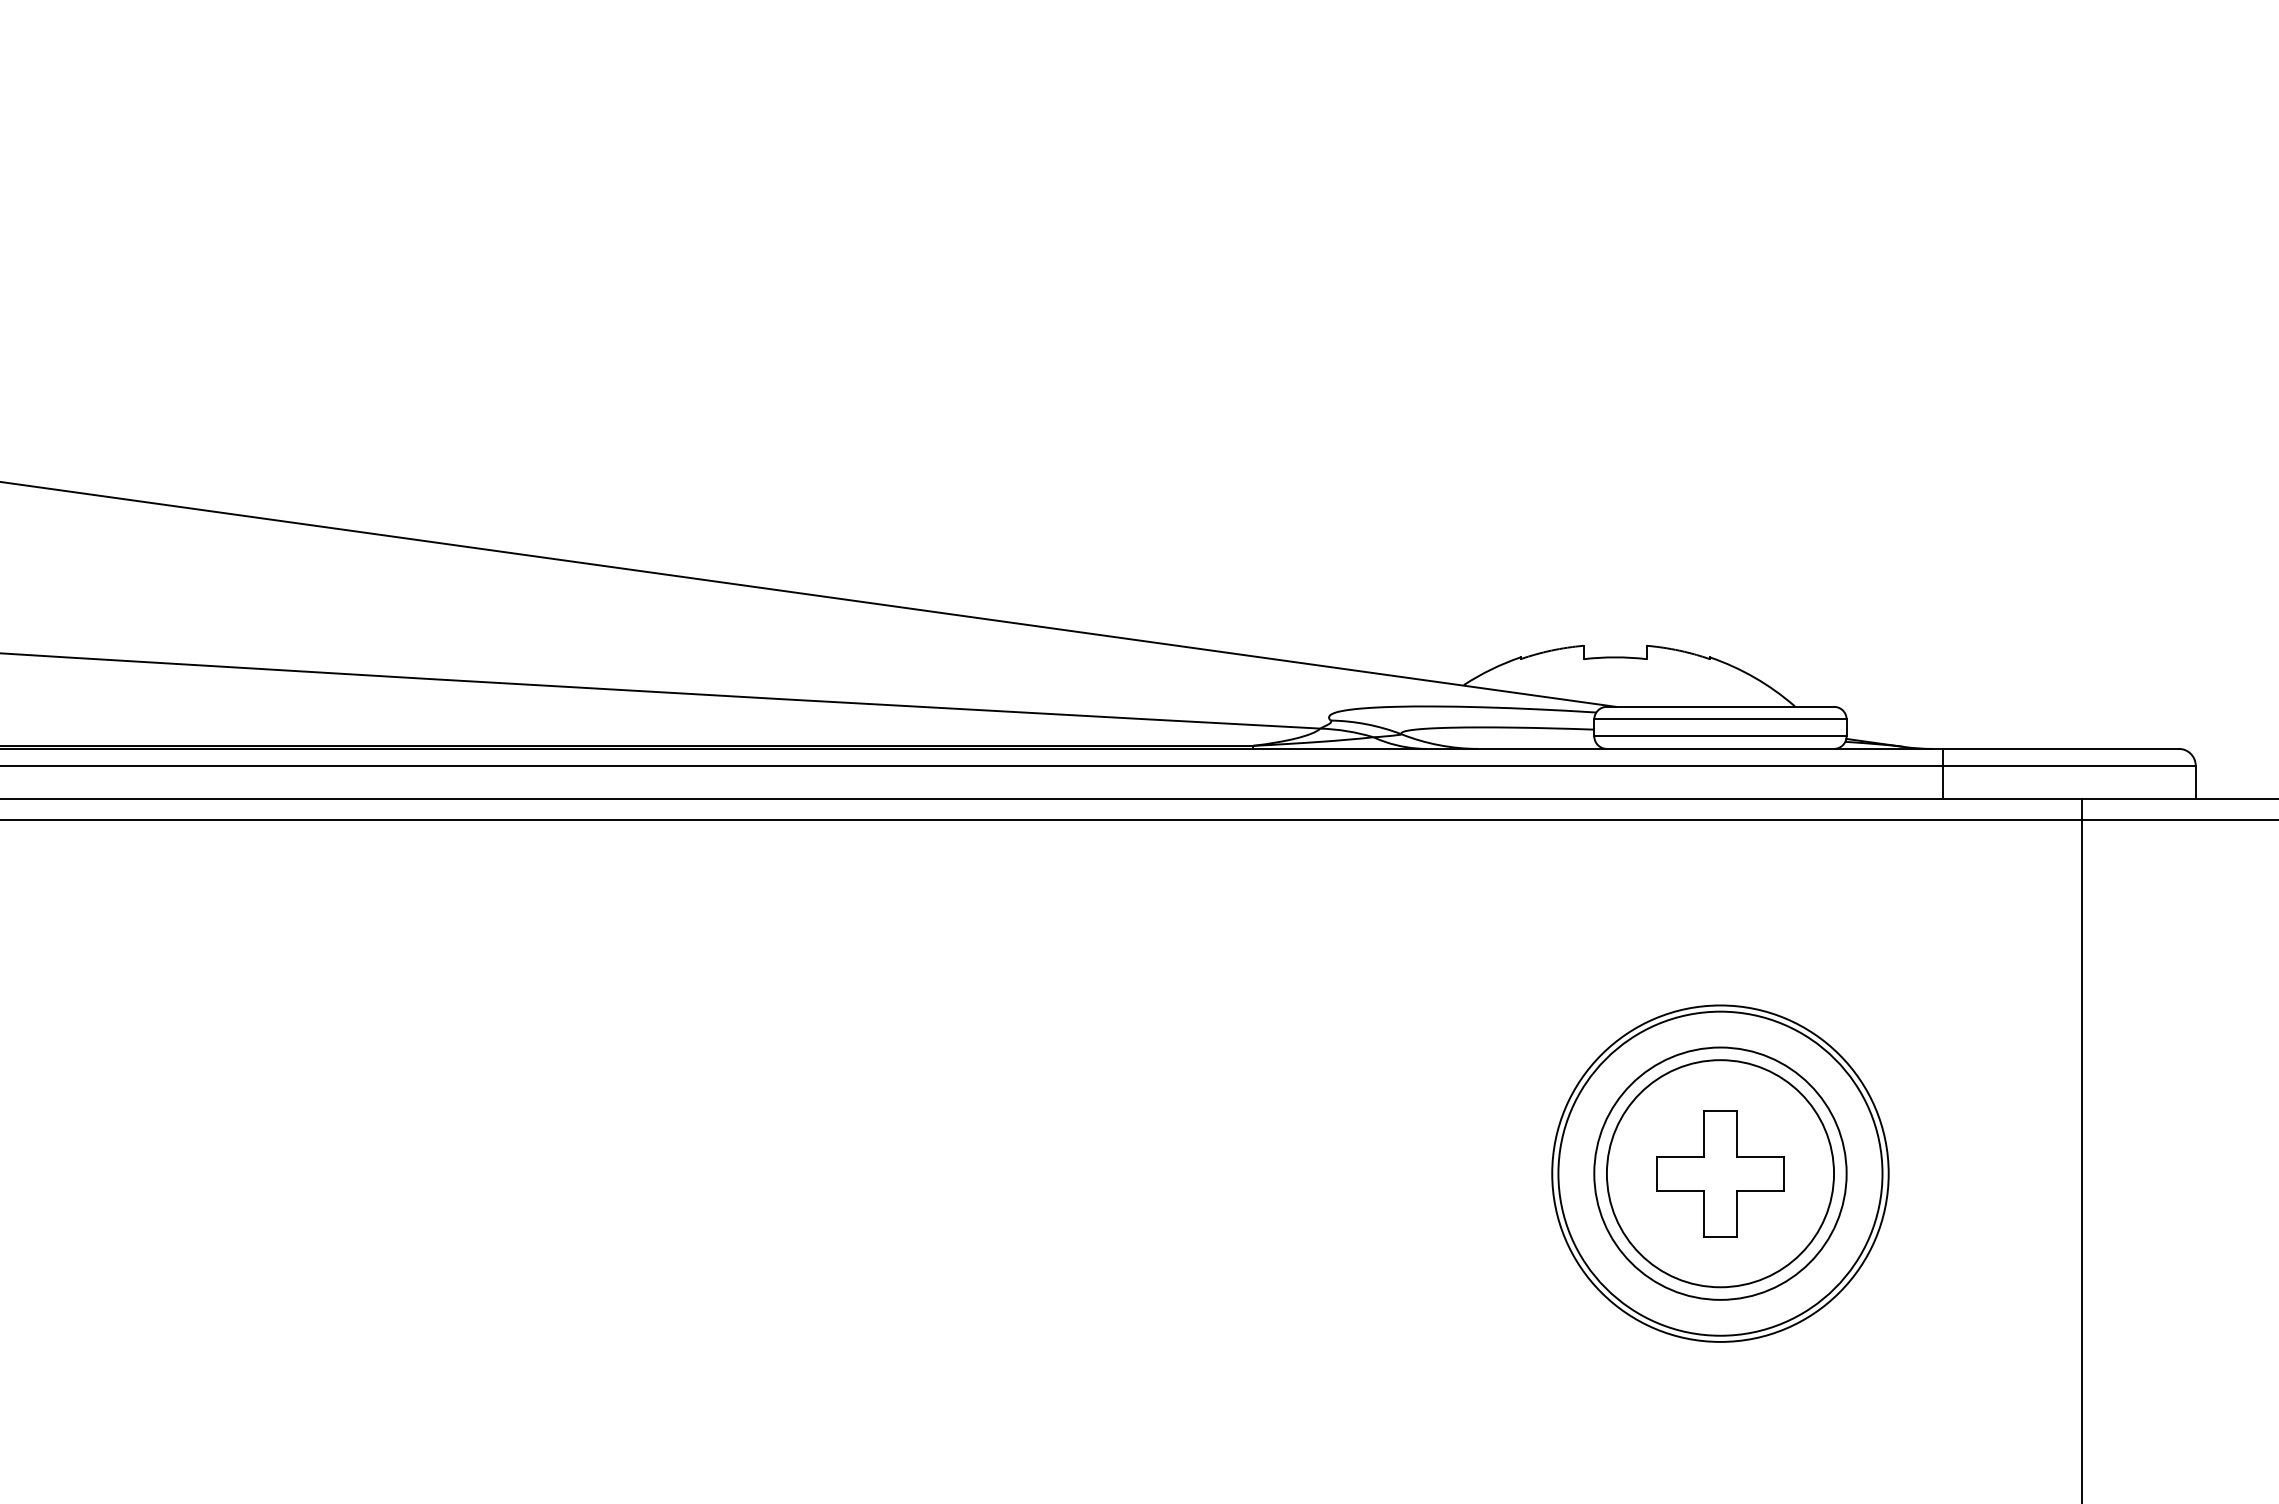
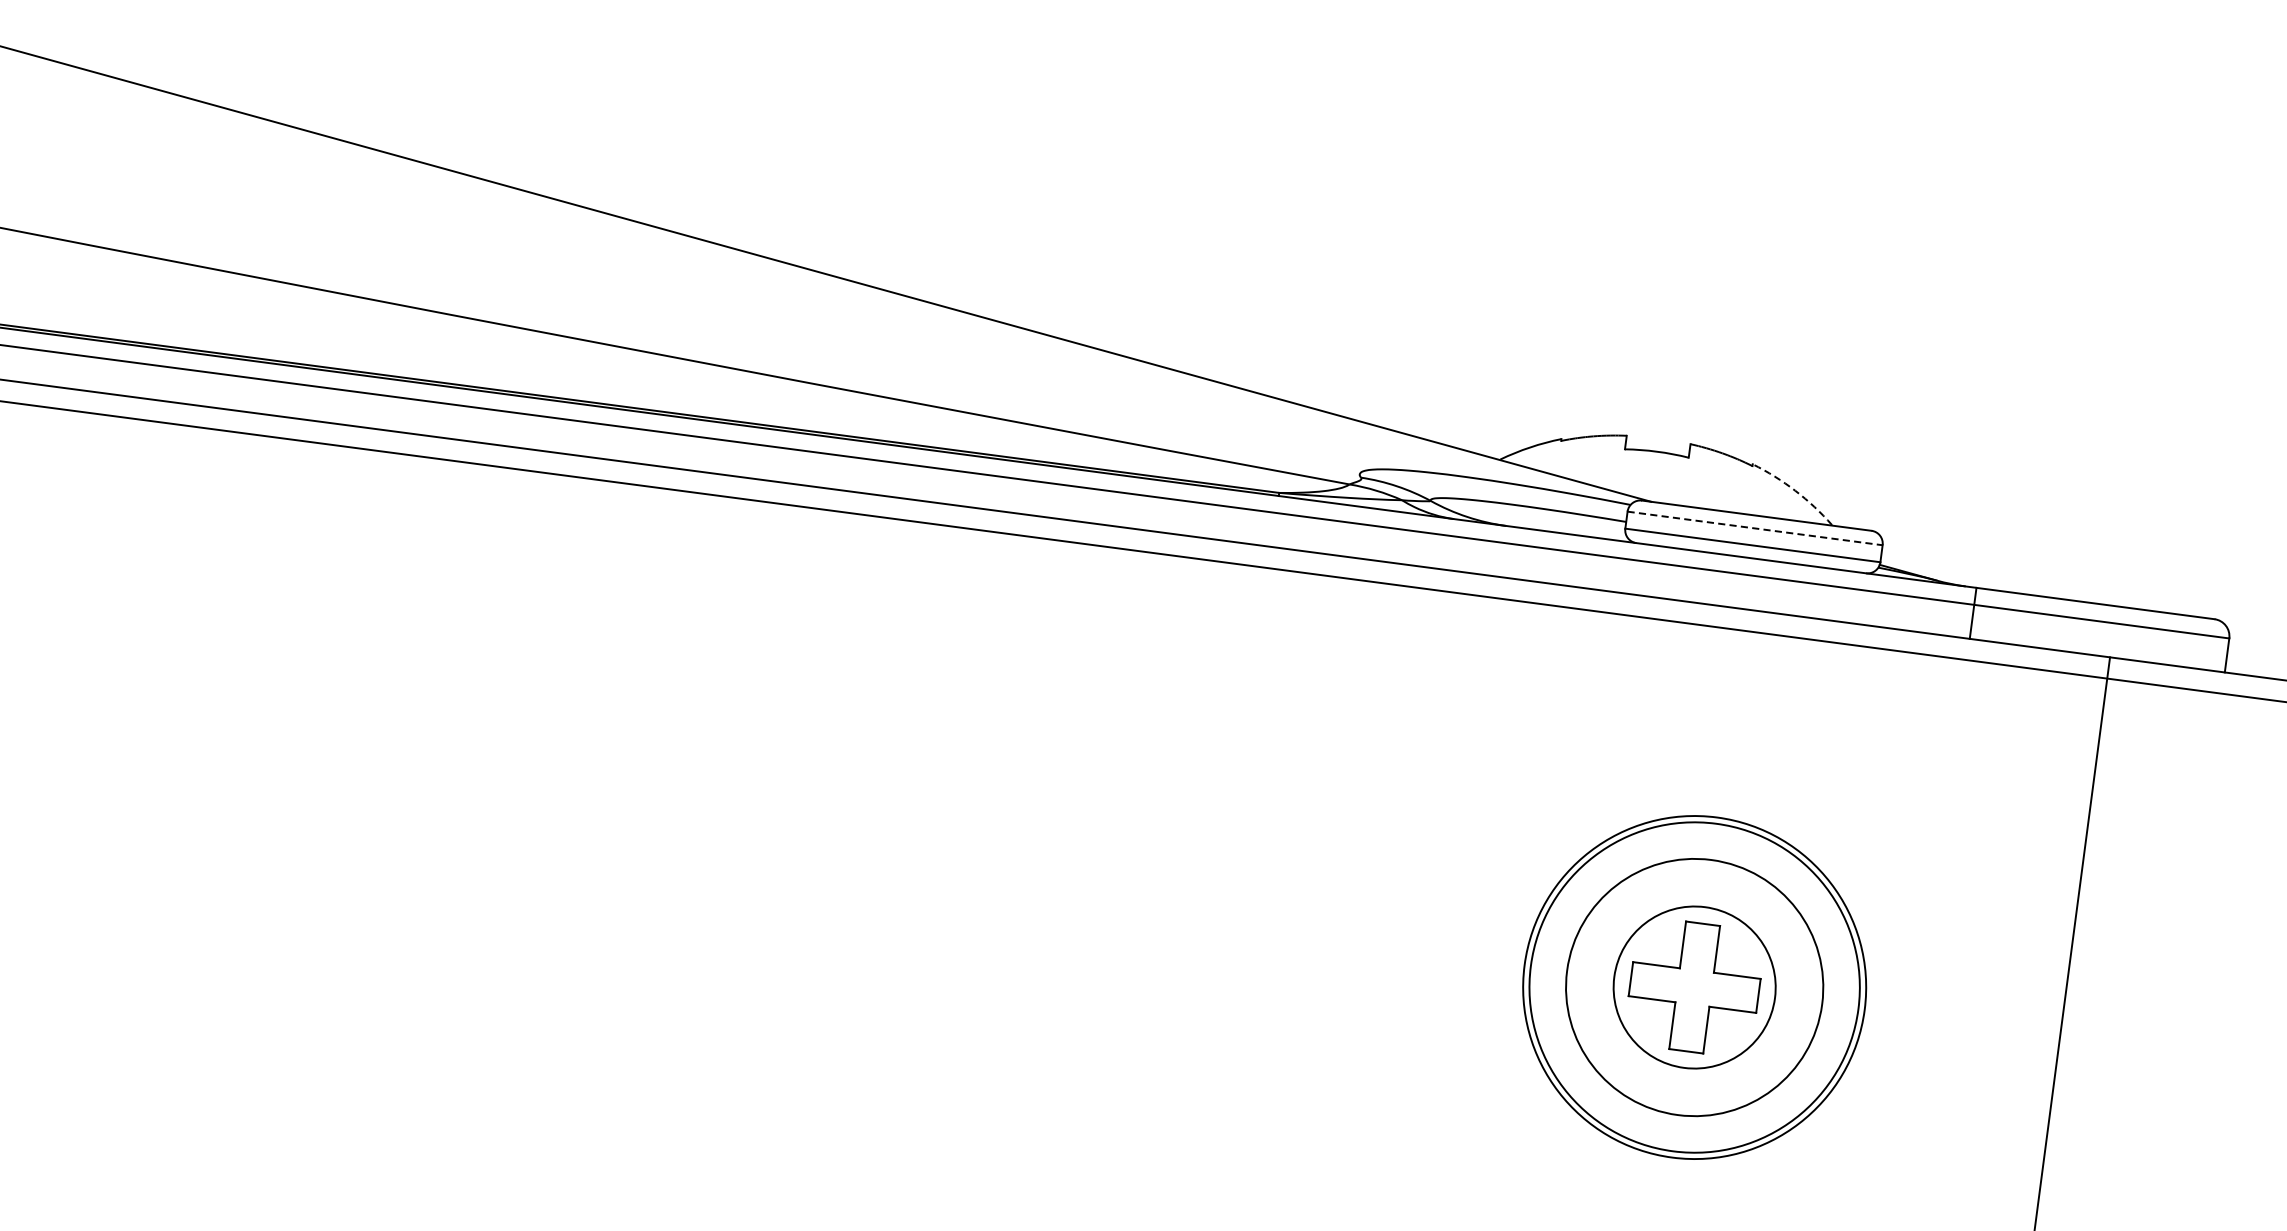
arc: (1754, 677) -> (1795, 490), solid -> dashed
line: (1720, 719) -> (1755, 528), solid -> dashed
circle: (1720, 1173) -> (1694, 987), size x0.7

